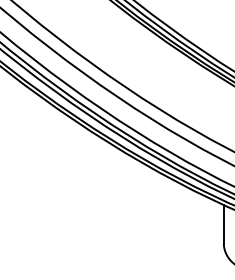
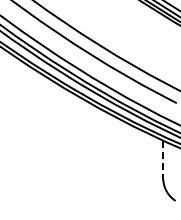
line: (223, 225) -> (163, 161), solid -> dashed

